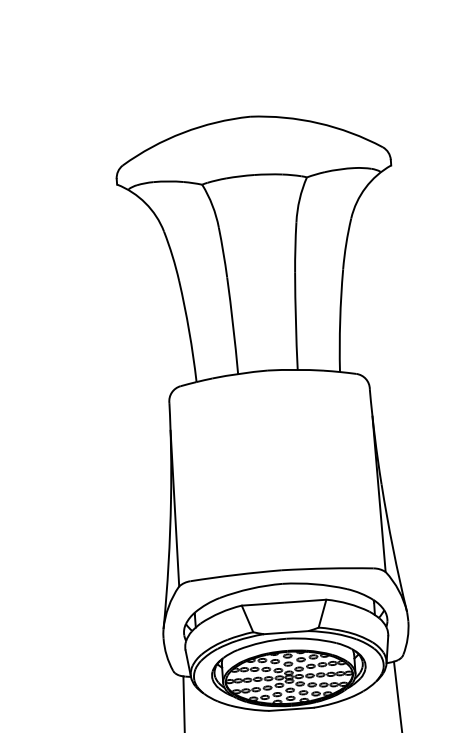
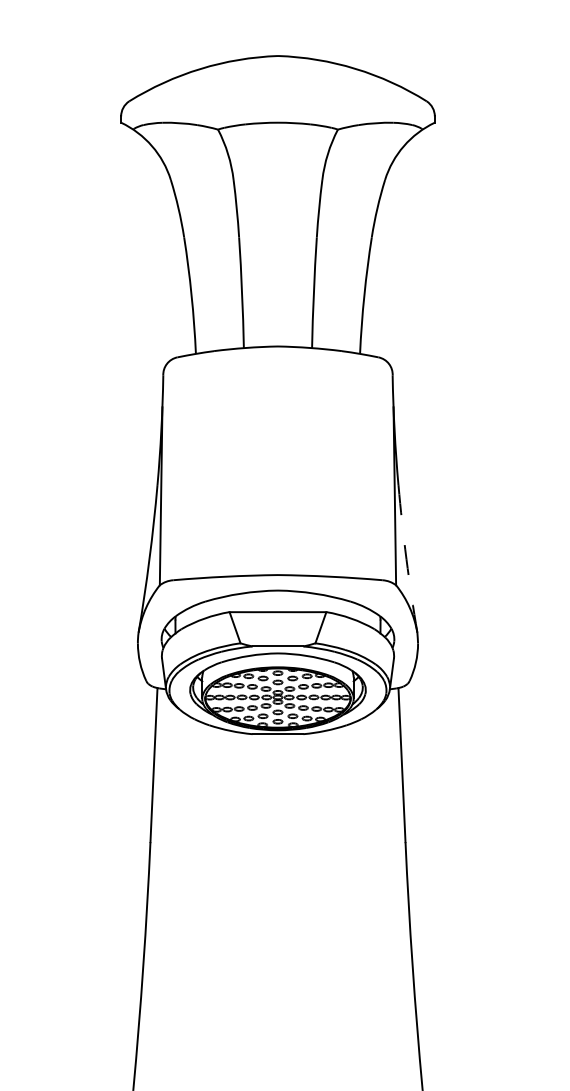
arc: (393, 548) -> (406, 559), solid -> dashed

